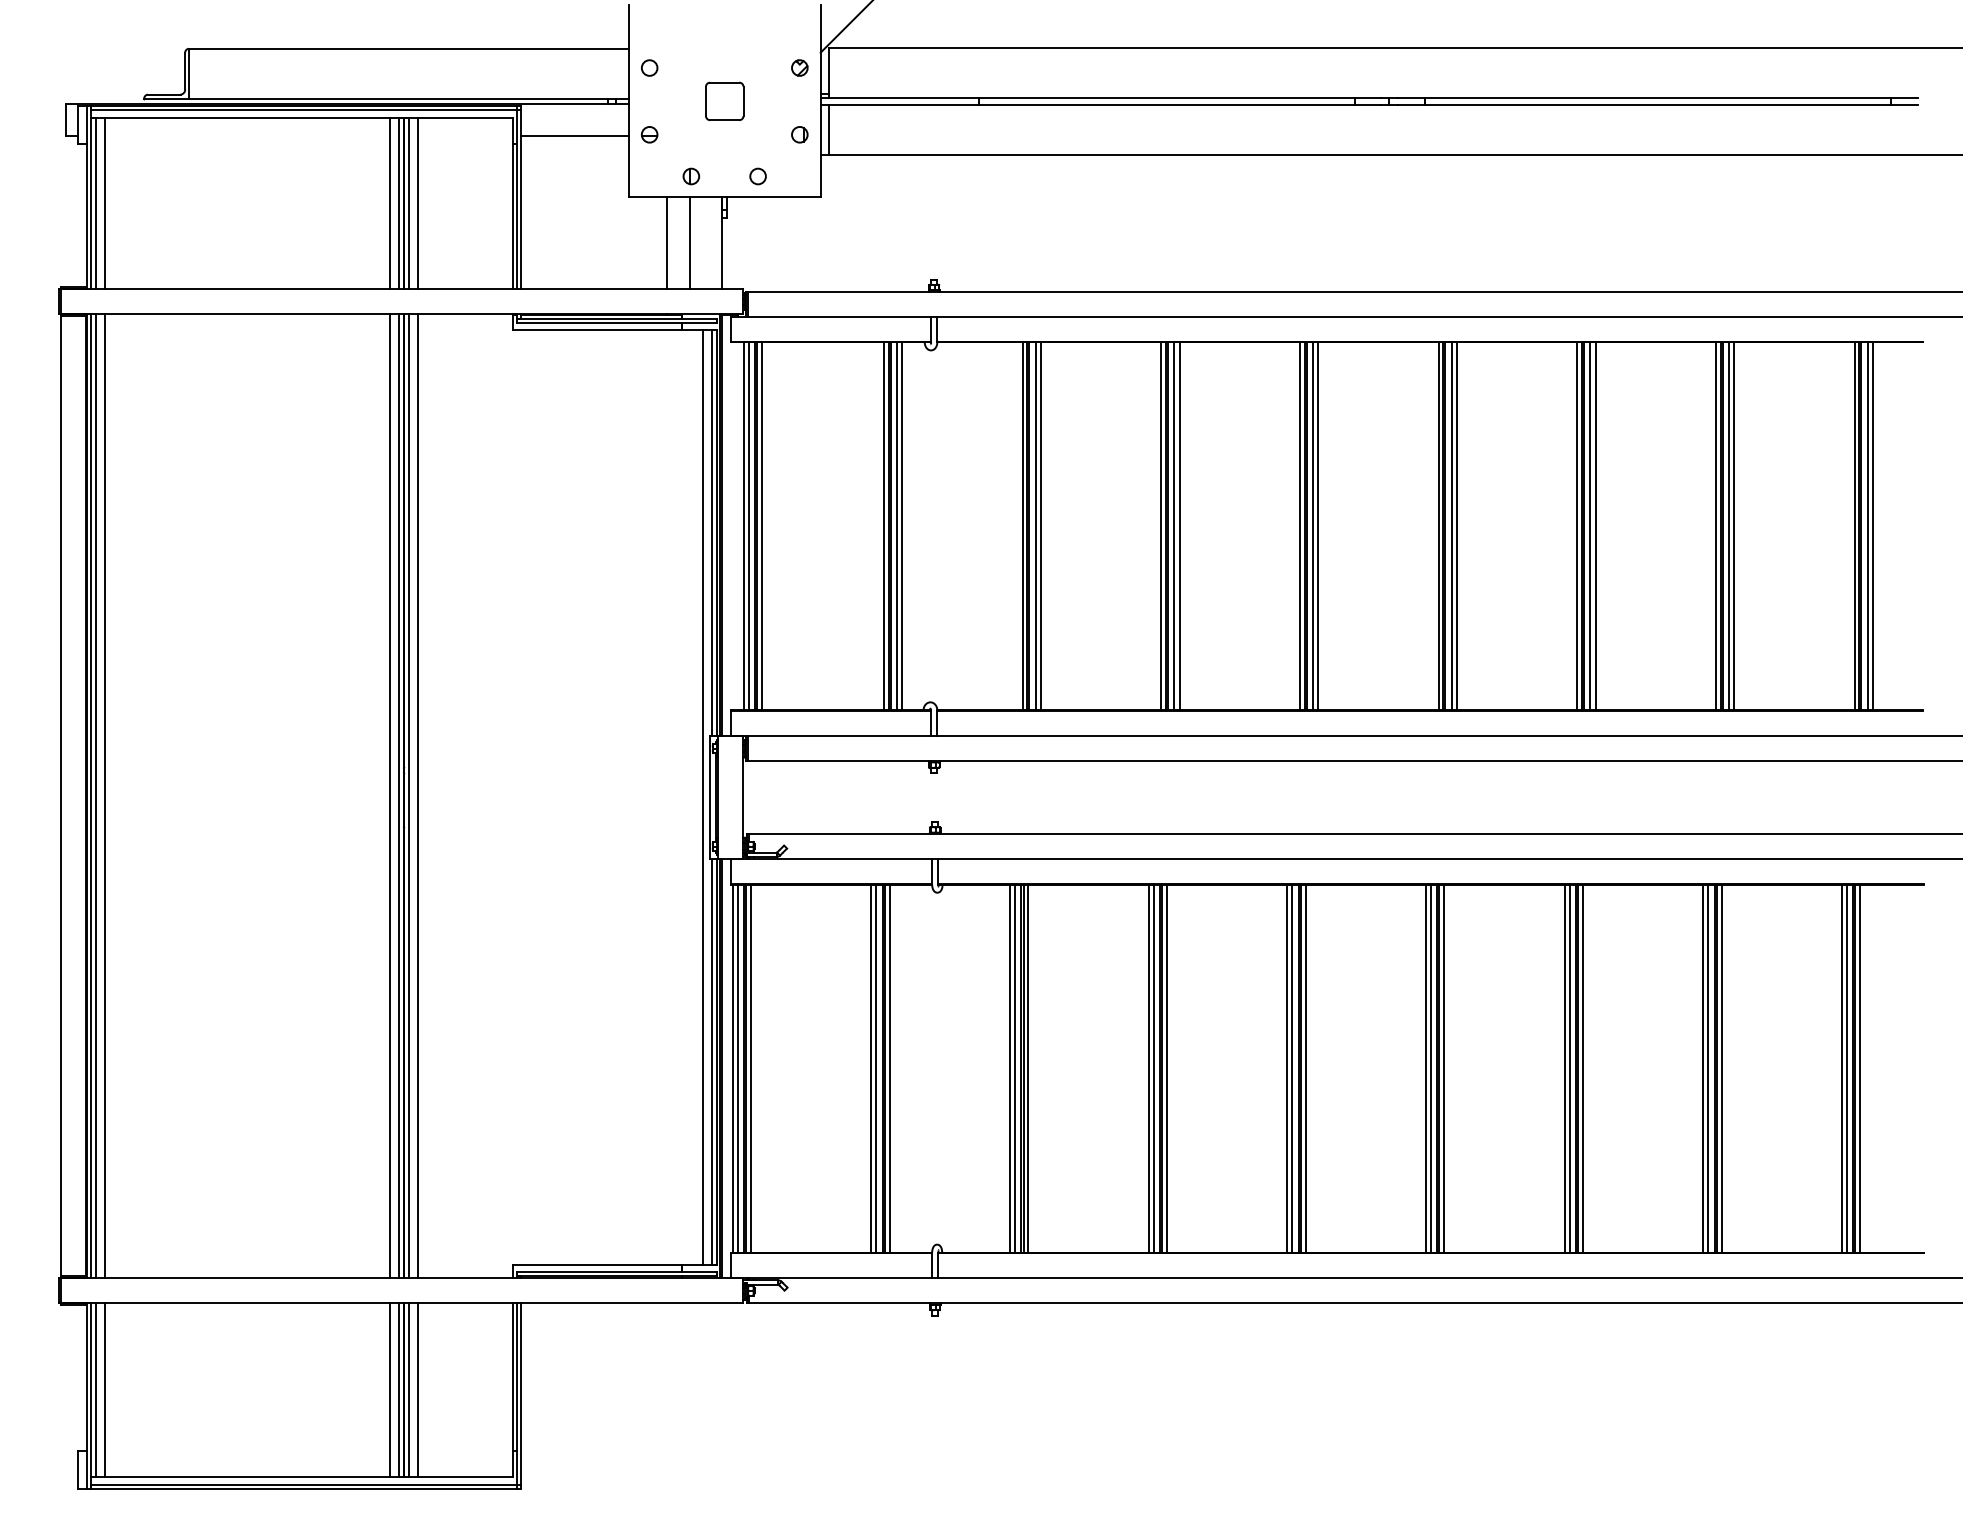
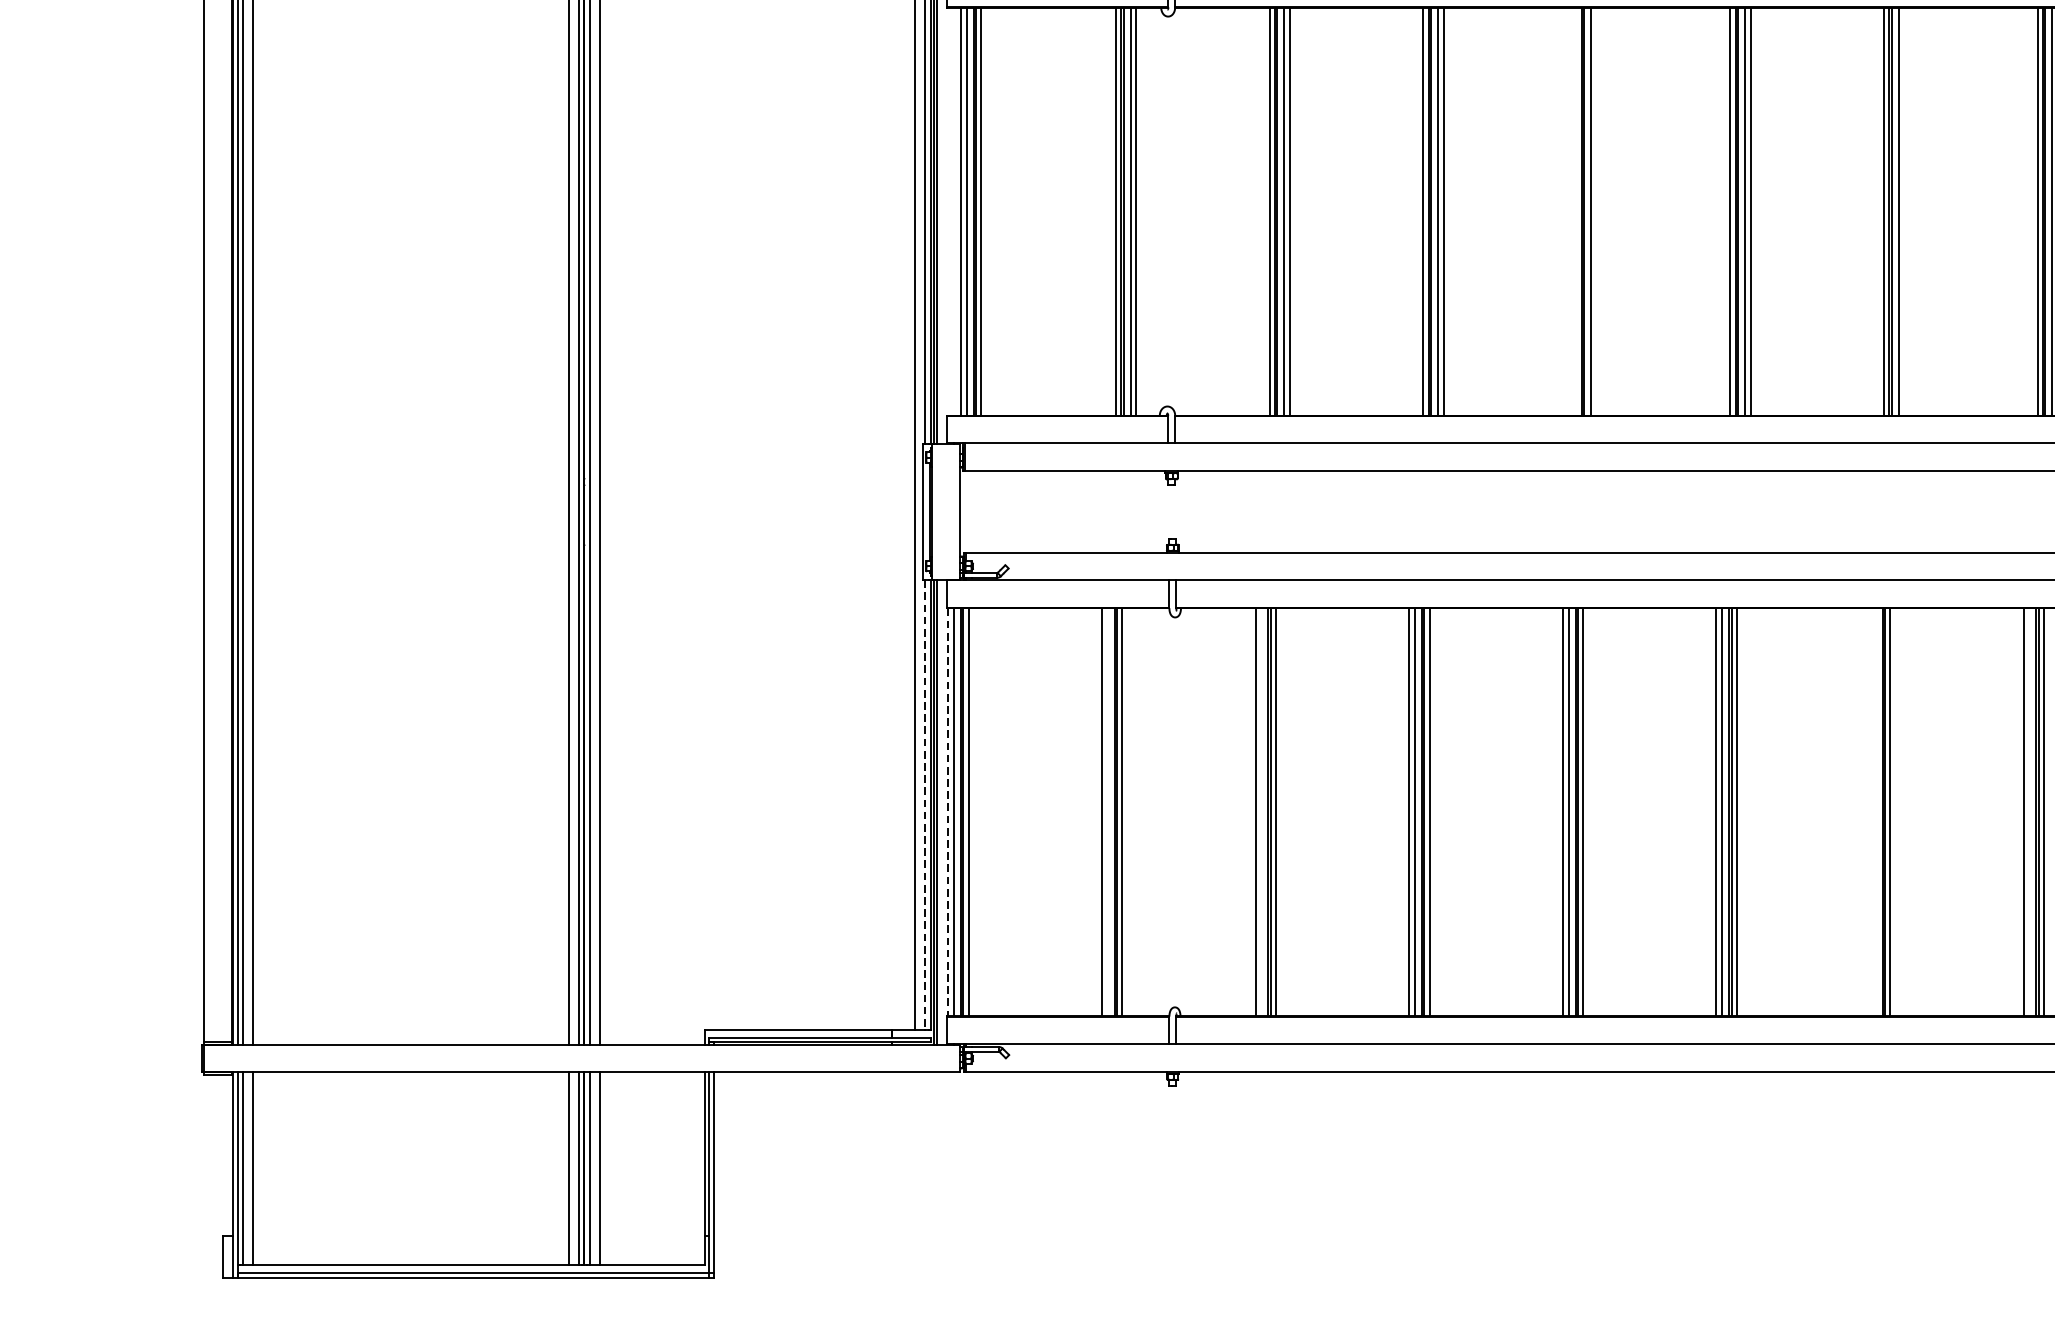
line: (1299, 526) -> (1576, 211), removed
line: (1318, 526) -> (1597, 211), removed
line: (1595, 526) -> (1904, 211), removed
line: (711, 1061) -> (924, 804), solid -> dashed
line: (876, 1068) -> (1107, 812), removed
line: (1015, 1068) -> (1261, 812), removed
line: (1564, 1068) -> (1870, 812), removed
line: (1569, 1068) -> (1875, 812), removed
line: (1708, 1068) -> (2029, 812), removed
line: (732, 1069) -> (948, 813), solid -> dashed

